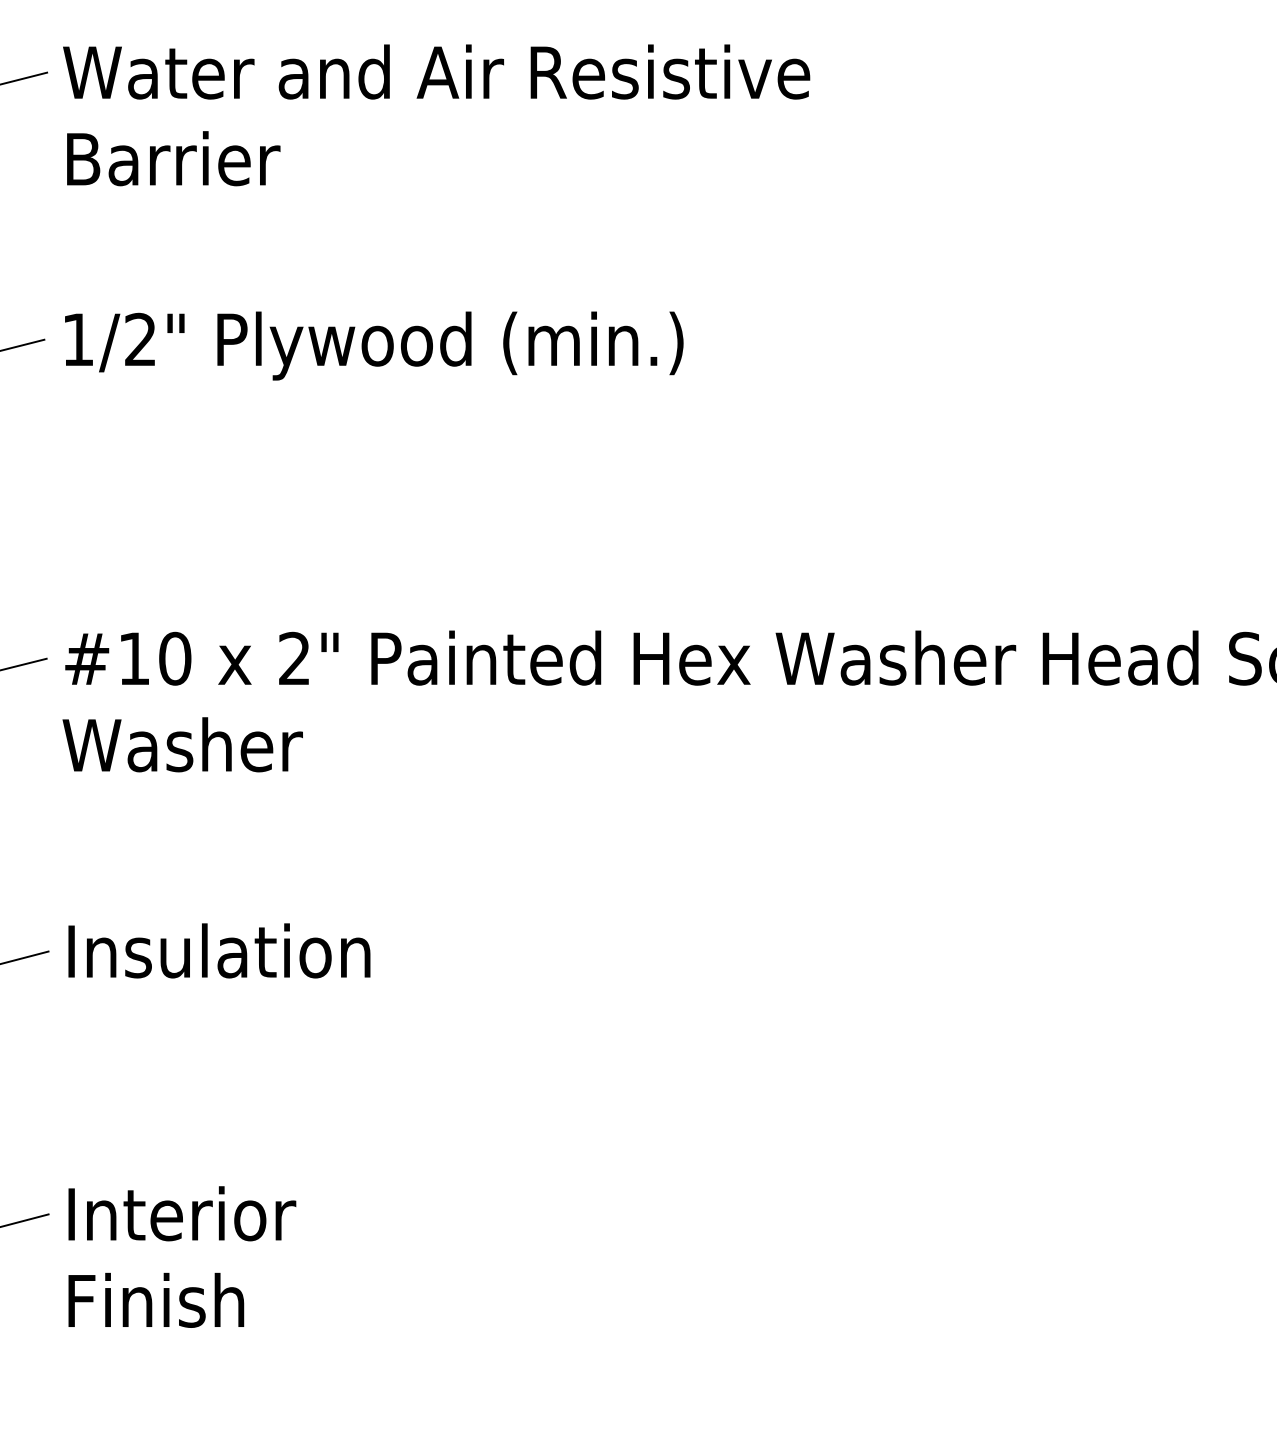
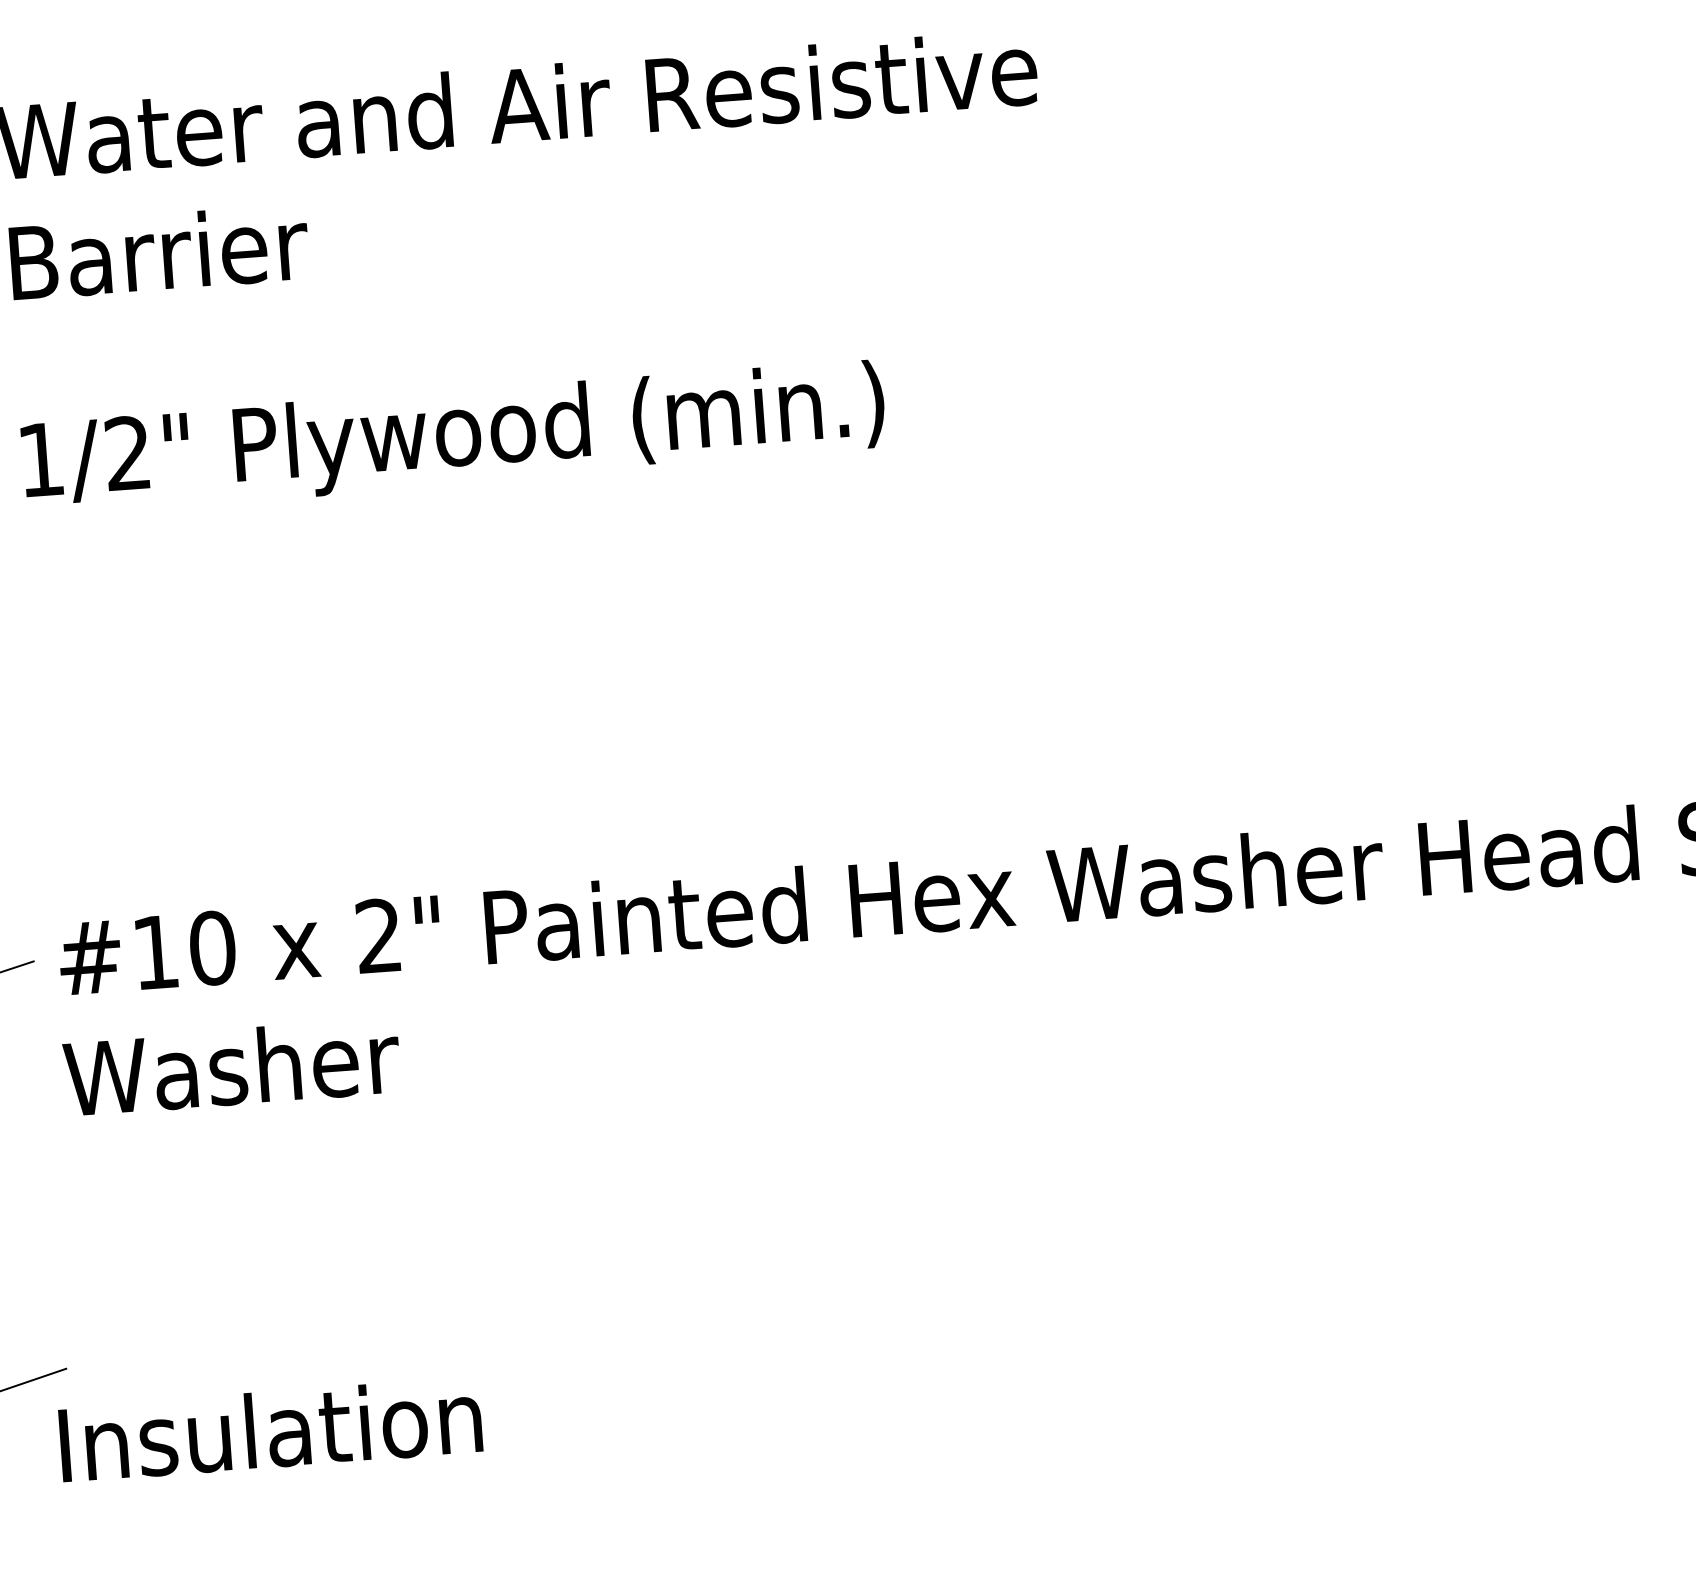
text: (374, 345) -> (454, 437), moved
text: (219, 950) -> (270, 1429), moved

